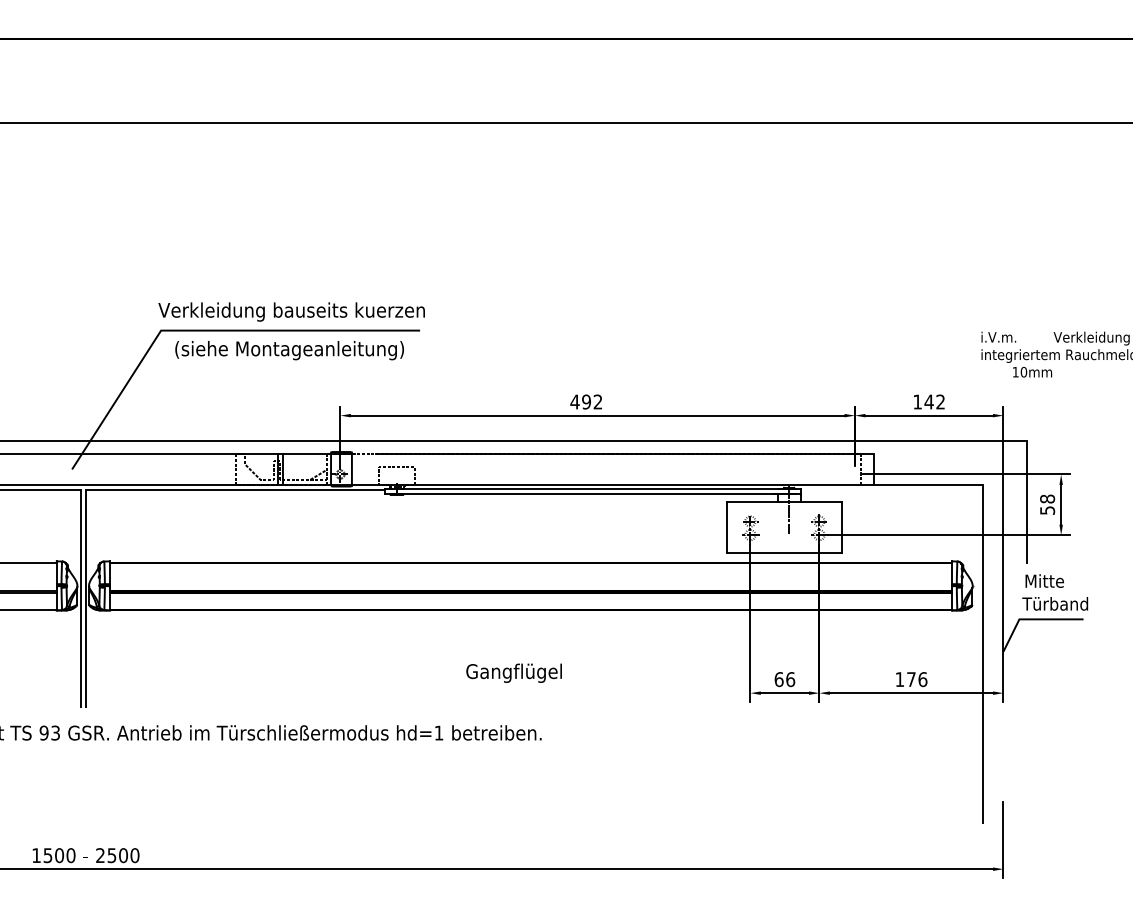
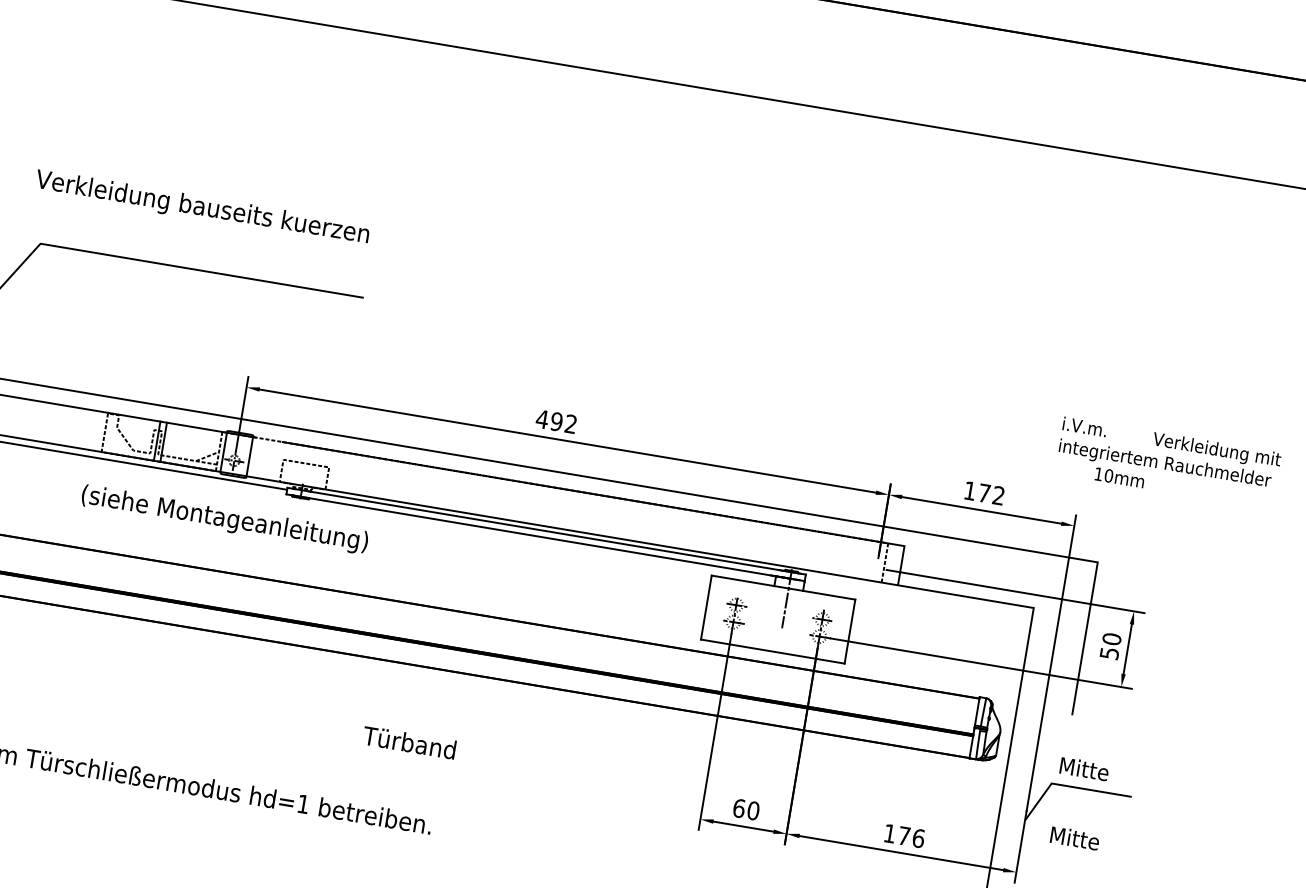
text: (291, 311) -> (202, 207), moved
text: (289, 350) -> (224, 519), moved
text: (928, 401) -> (983, 492), 142 -> 172
text: (1047, 498) -> (1111, 638), 58 -> 50
text: (1044, 580) -> (1074, 837), moved
text: (1055, 603) -> (1100, 771), Türband -> Mitte
text: (513, 672) -> (409, 744), Gangflügel -> Türband
text: (790, 679) -> (753, 810), 66 -> 60

